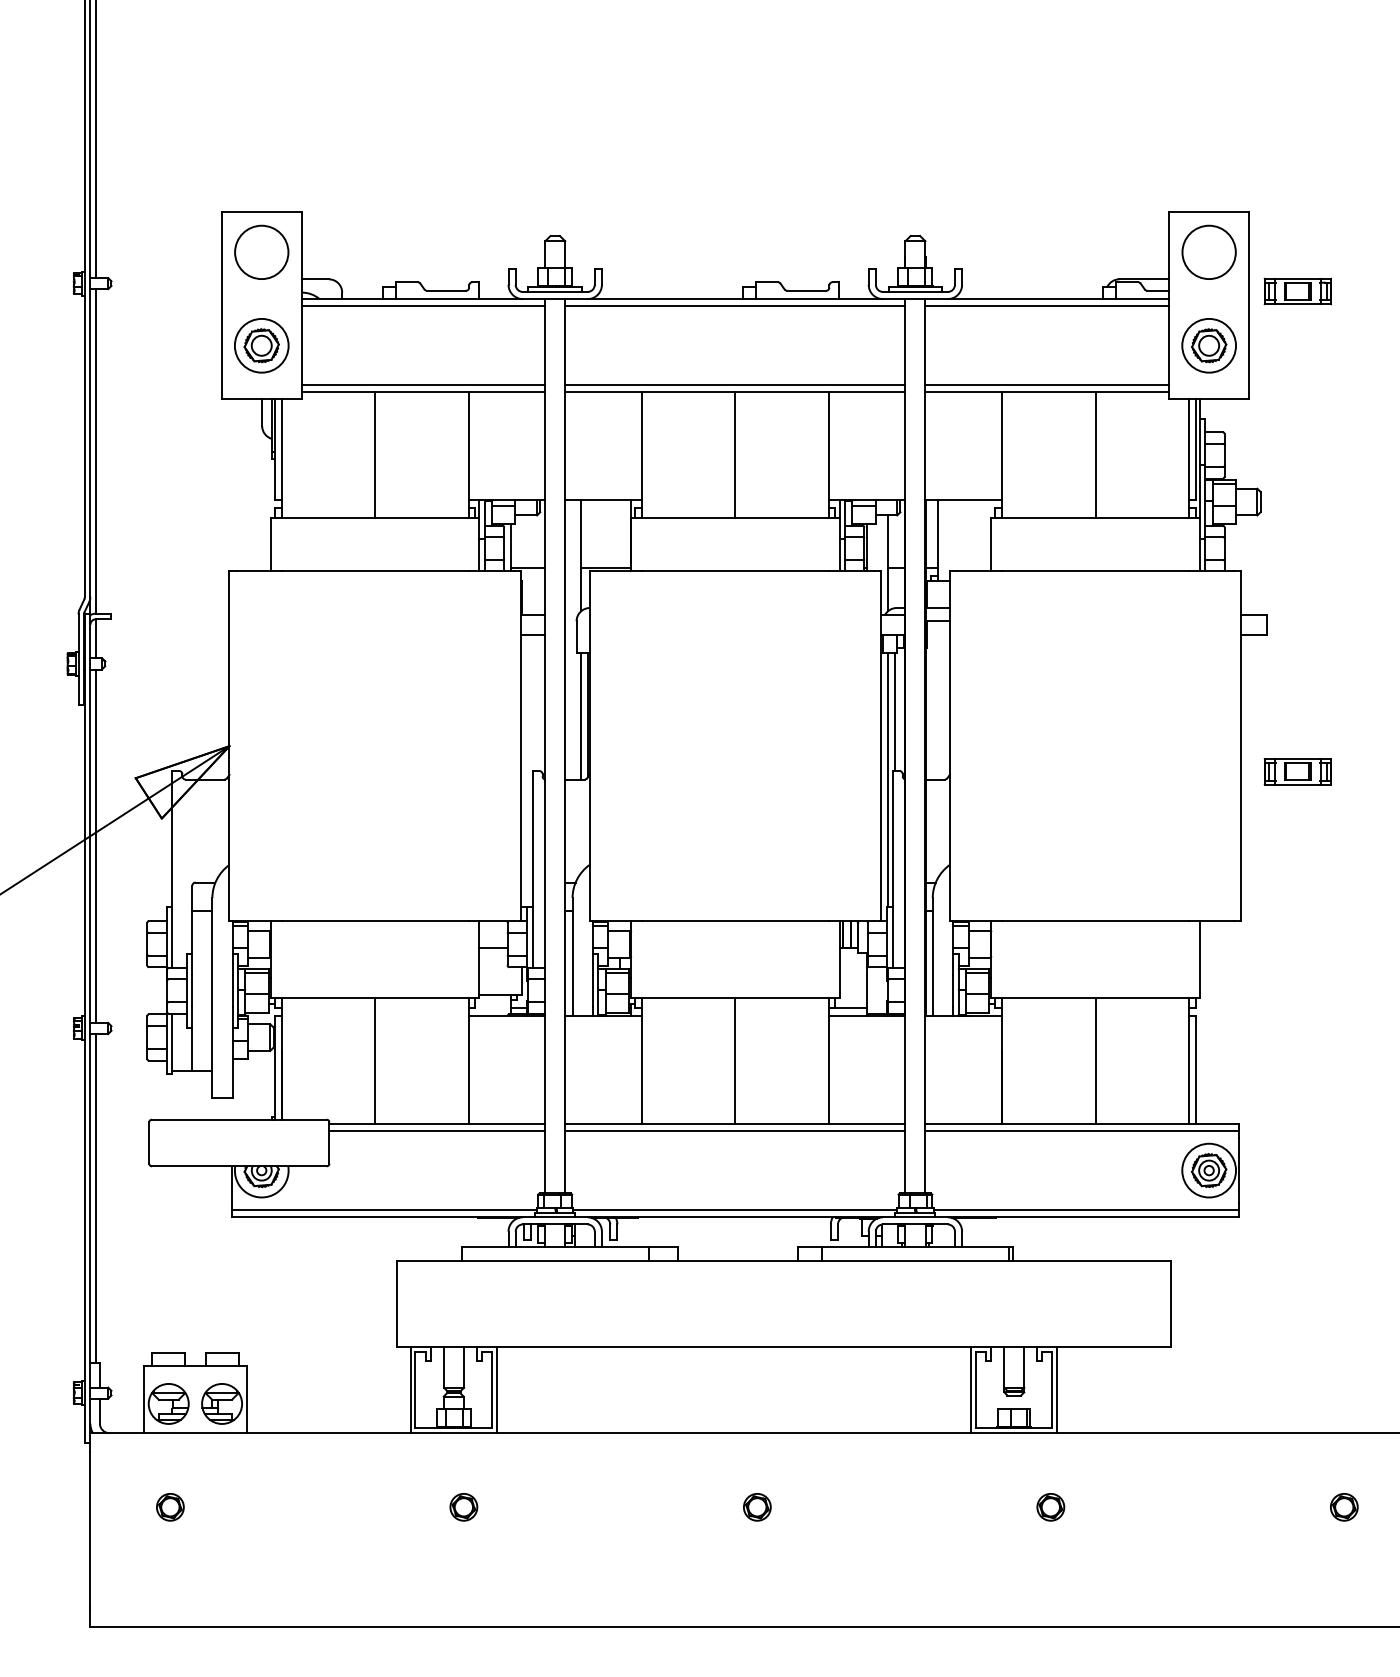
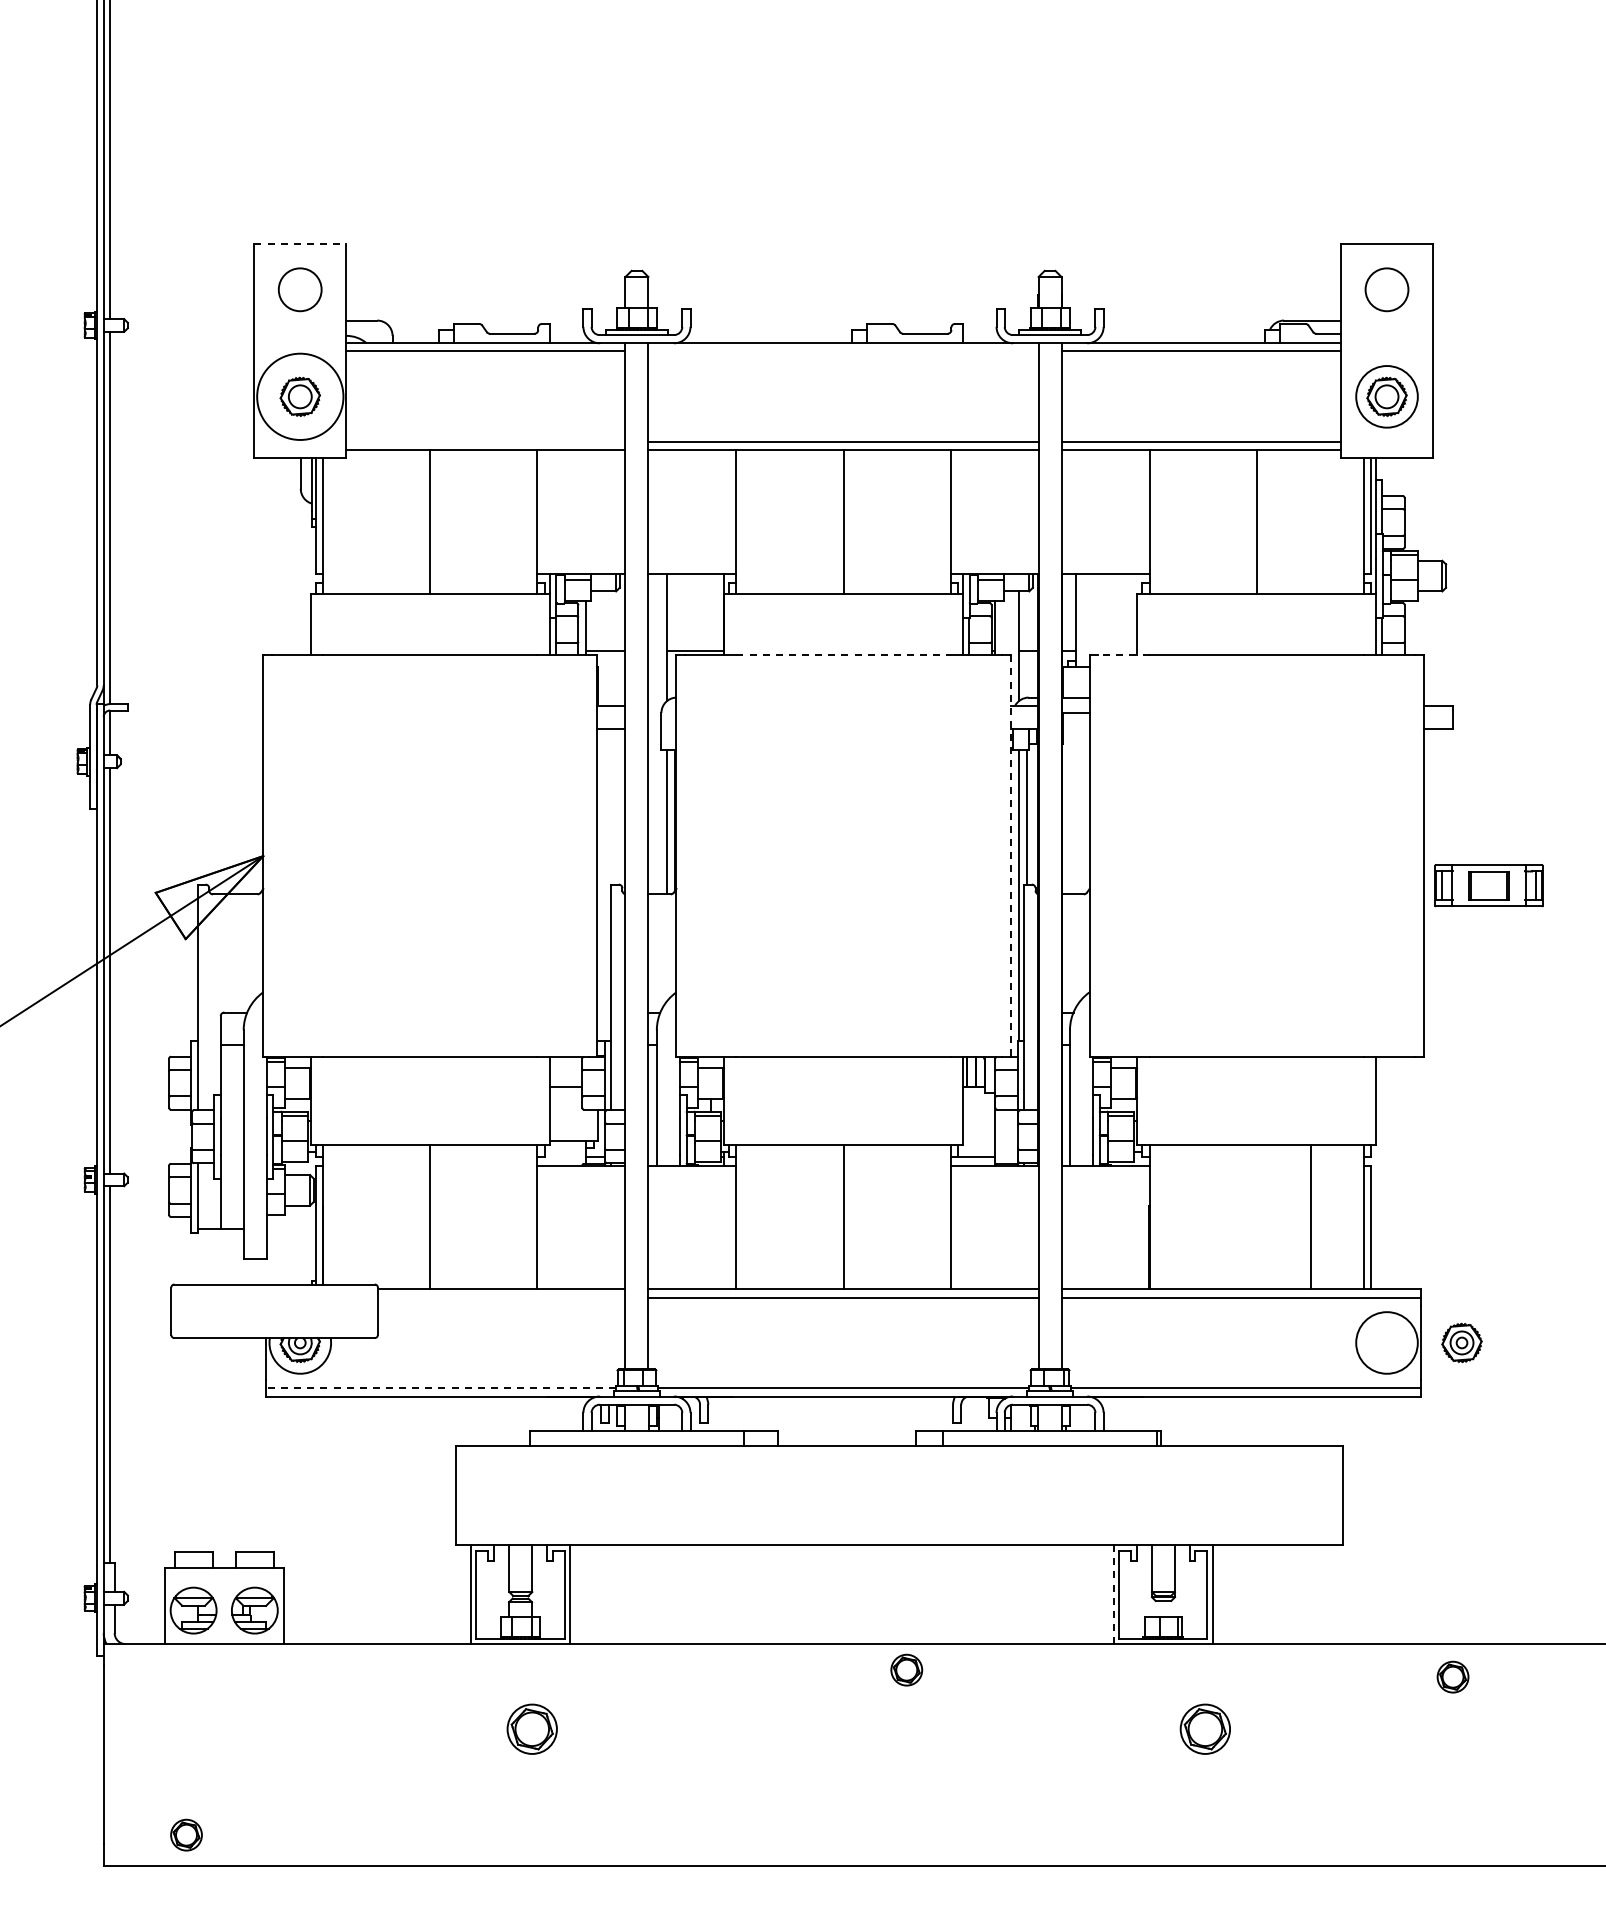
line: (261, 212) -> (300, 243), solid -> dashed
circle: (261, 252) -> (299, 289), size x0.7
circle: (1208, 252) -> (1386, 289), size x0.7
part: (1297, 291) -> (1488, 334), removed
line: (735, 306) -> (843, 351), removed
circle: (261, 345) -> (300, 396), size x1.4
line: (423, 385) -> (485, 442), removed
line: (736, 571) -> (844, 655), solid -> dashed
line: (979, 571) -> (1123, 655), solid -> dashed
line: (880, 746) -> (1010, 856), solid -> dashed
part: (1297, 770) -> (1488, 884), size x1.4
line: (1095, 1061) -> (1310, 1217), moved
line: (437, 1130) -> (501, 1297), removed
part: (1208, 1170) -> (1461, 1342), moved
line: (383, 1210) -> (440, 1388), solid -> dashed
line: (970, 1389) -> (1113, 1594), solid -> dashed
part: (170, 1506) -> (186, 1834), moved
part: (463, 1506) -> (531, 1728), size x1.6
part: (757, 1506) -> (906, 1669), moved
part: (1050, 1506) -> (1205, 1728), size x1.6
part: (1343, 1506) -> (1452, 1676), moved

